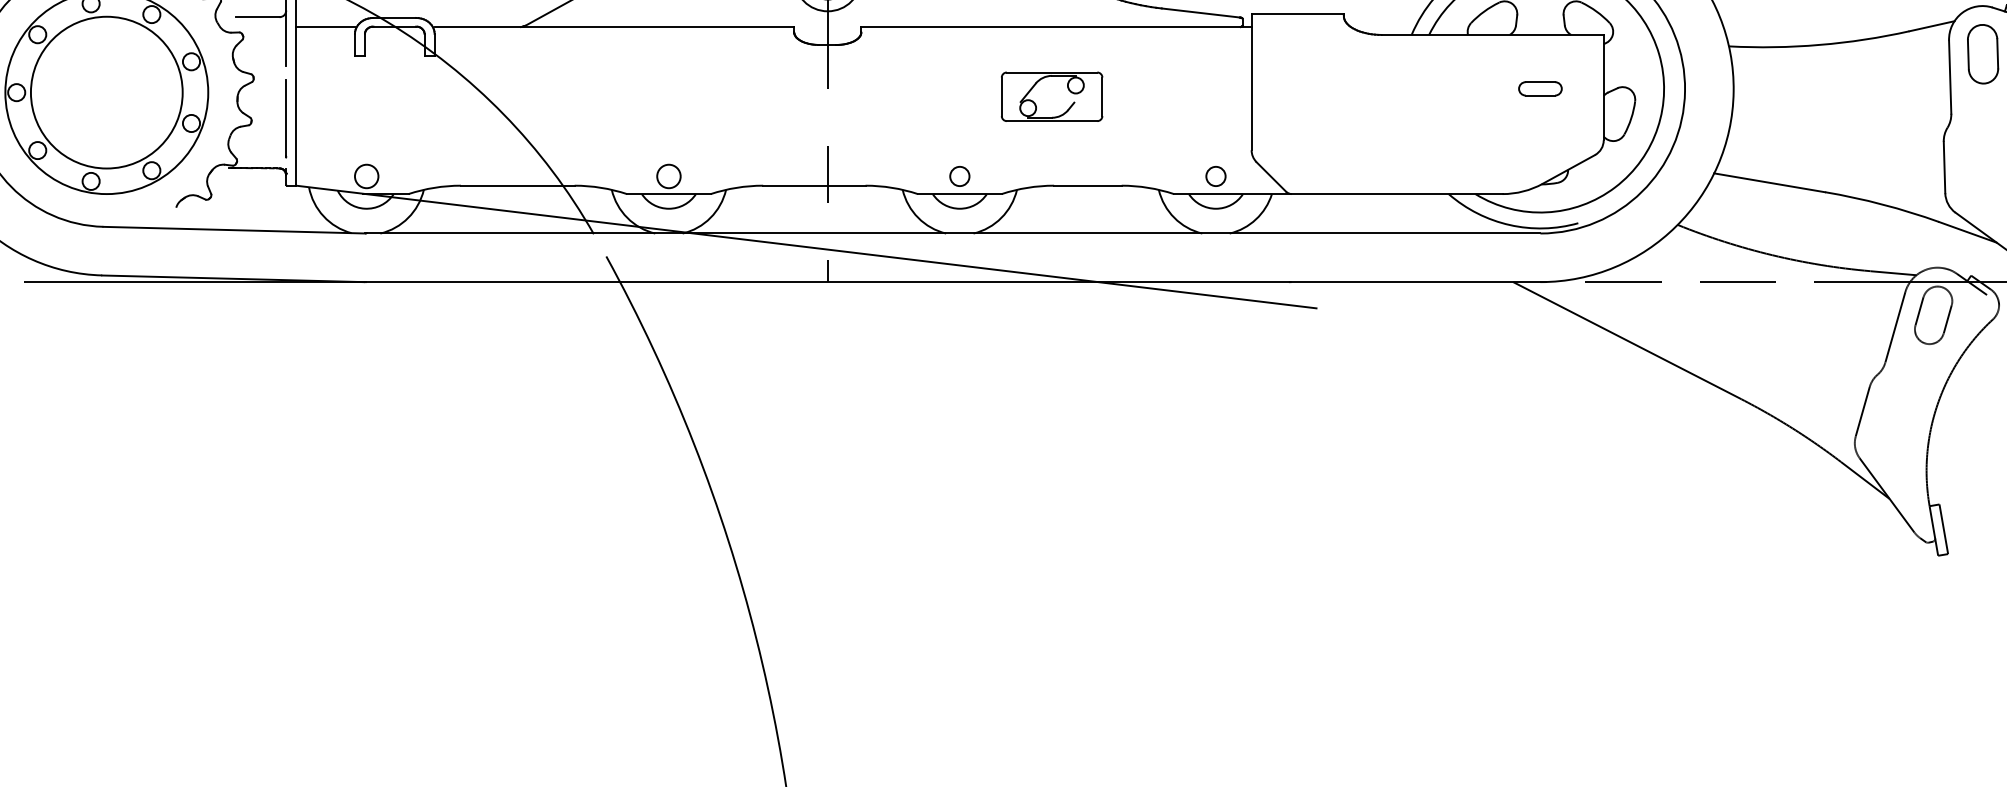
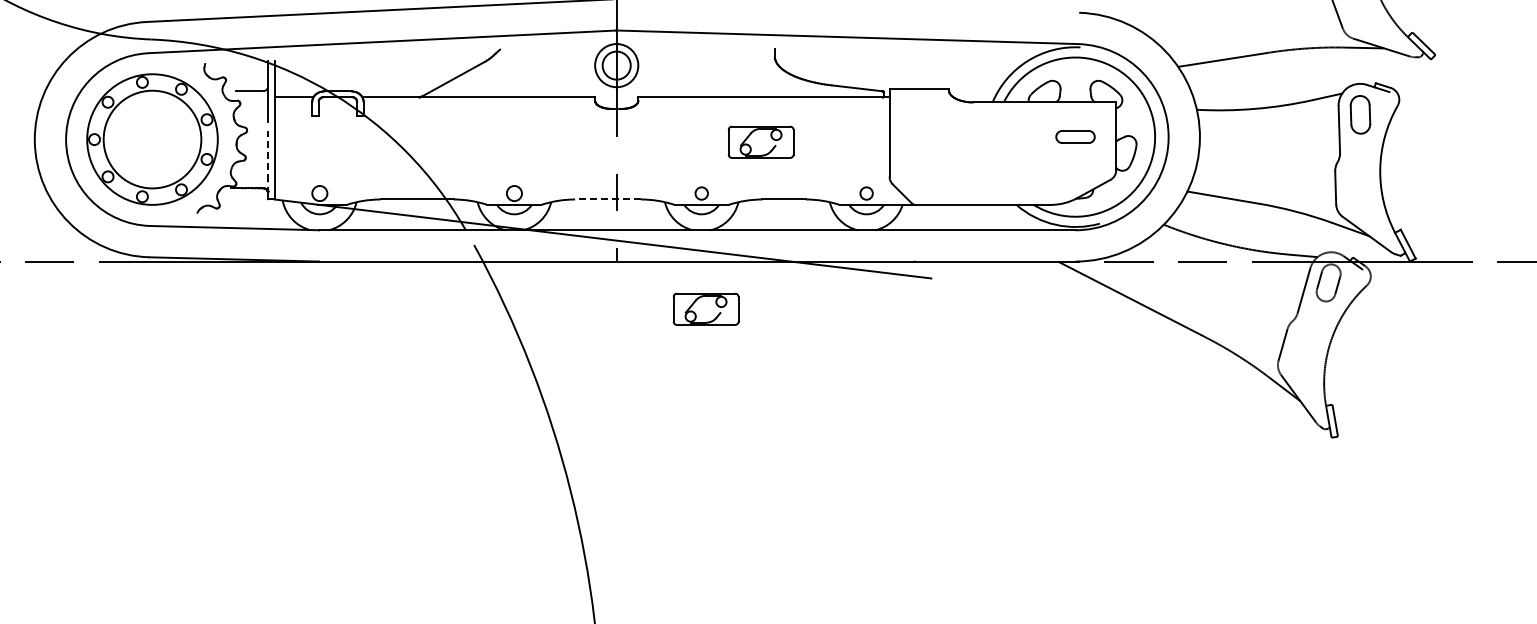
part: (1540, 89) -> (1075, 137), size x1.4
line: (286, 117) -> (268, 155), solid -> dashed
line: (815, 185) -> (608, 199), solid -> dashed
part: (965, 355) -> (705, 308), added

